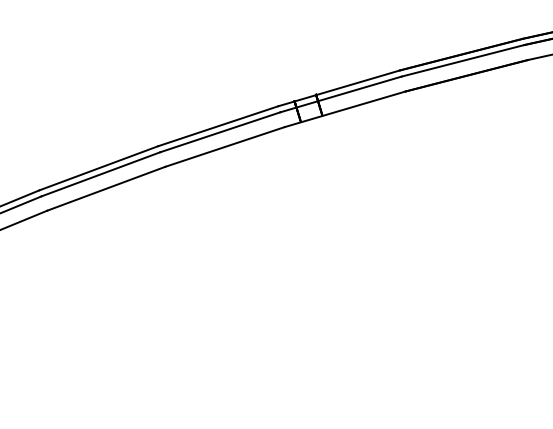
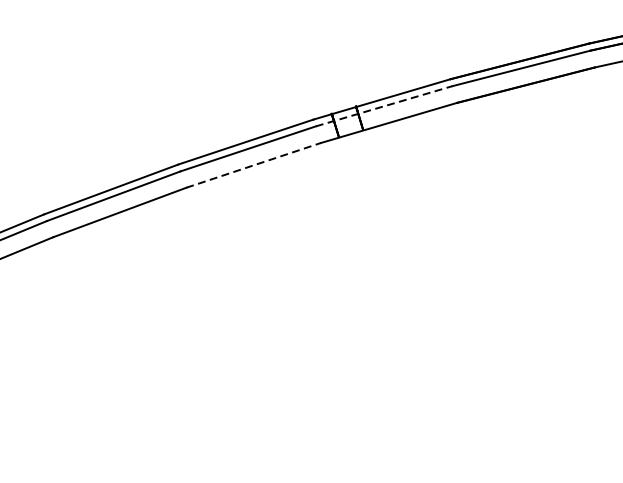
line: (341, 94) -> (384, 106), solid -> dashed
line: (225, 146) -> (254, 164), solid -> dashed

